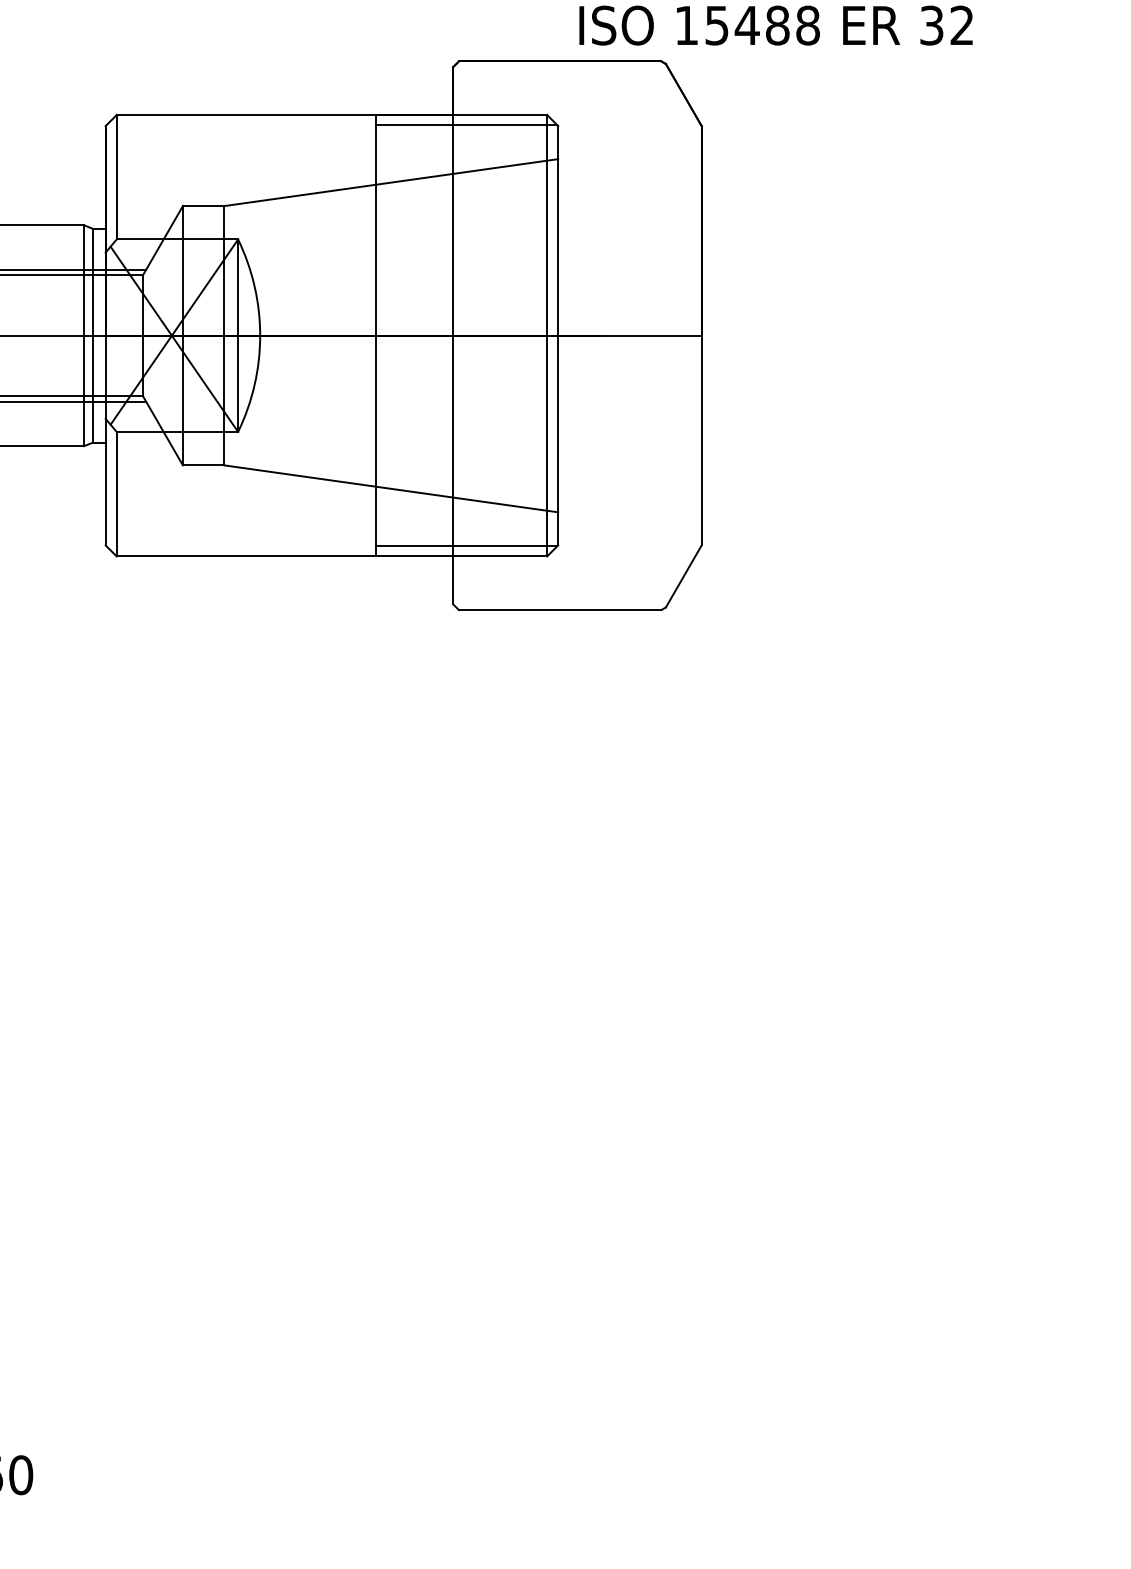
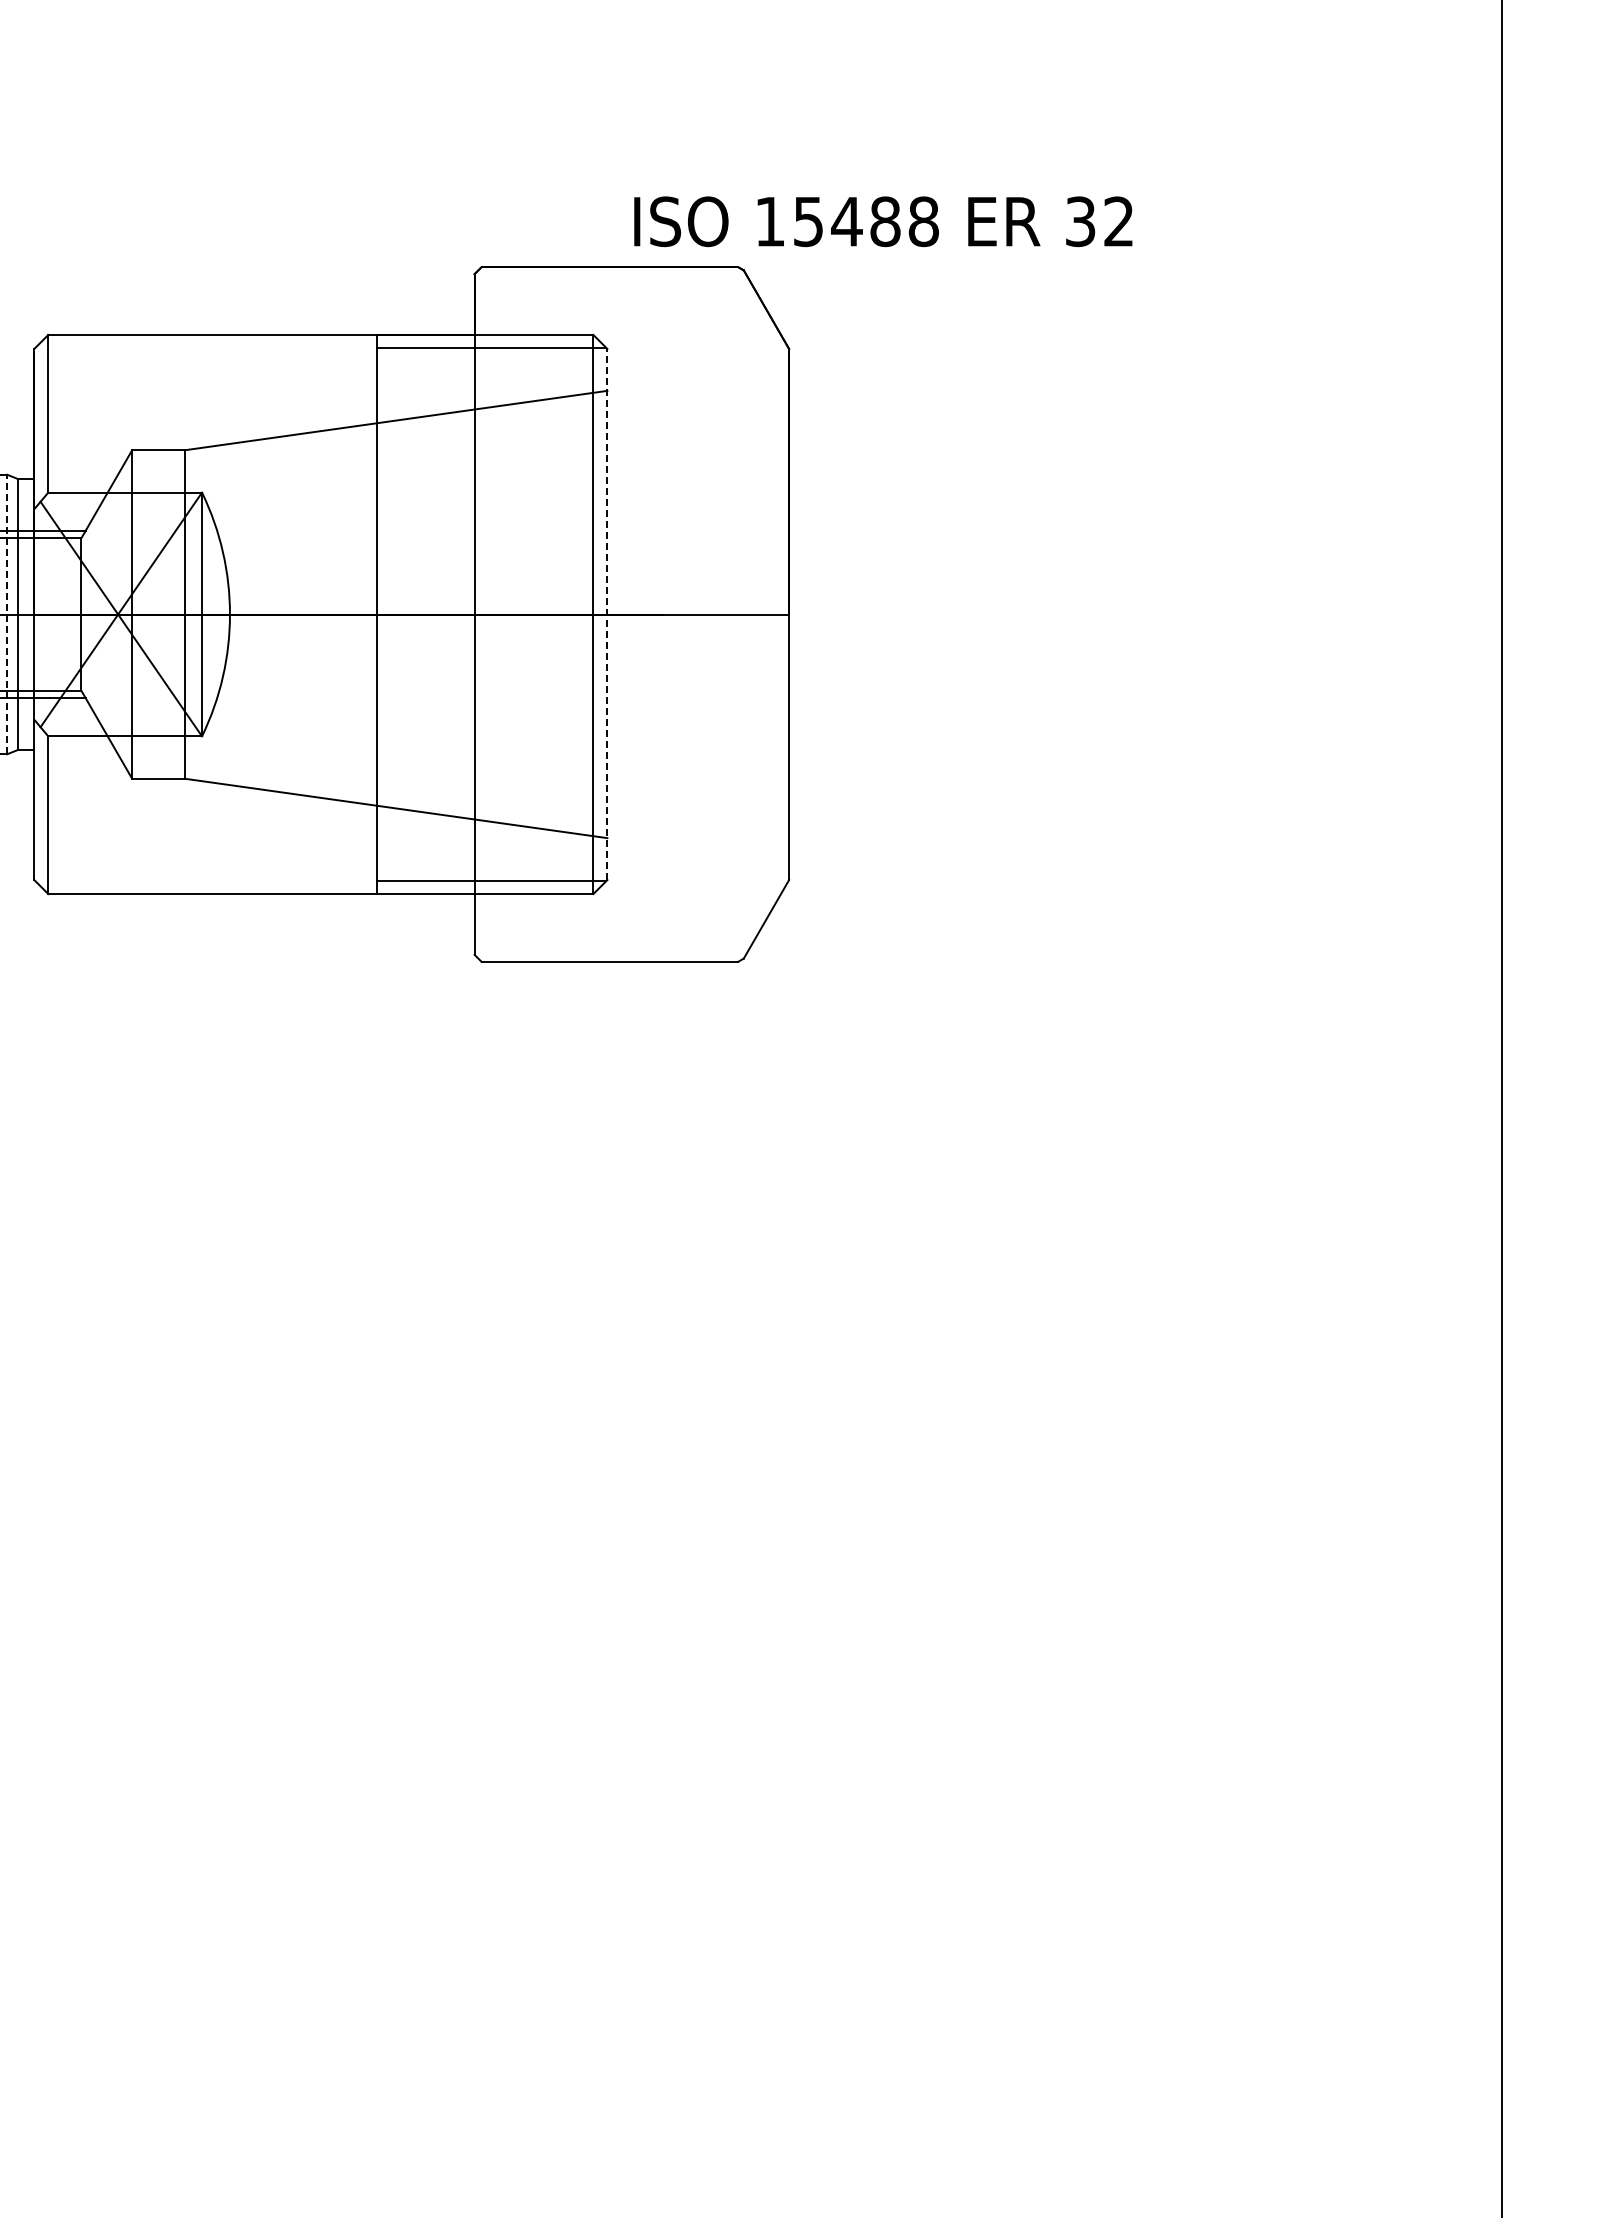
line: (84, 335) -> (7, 614), solid -> dashed
line: (558, 335) -> (607, 614), solid -> dashed

